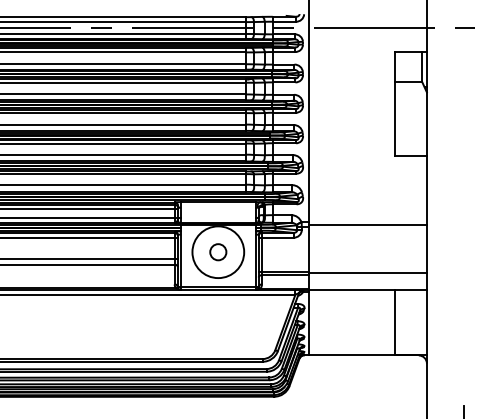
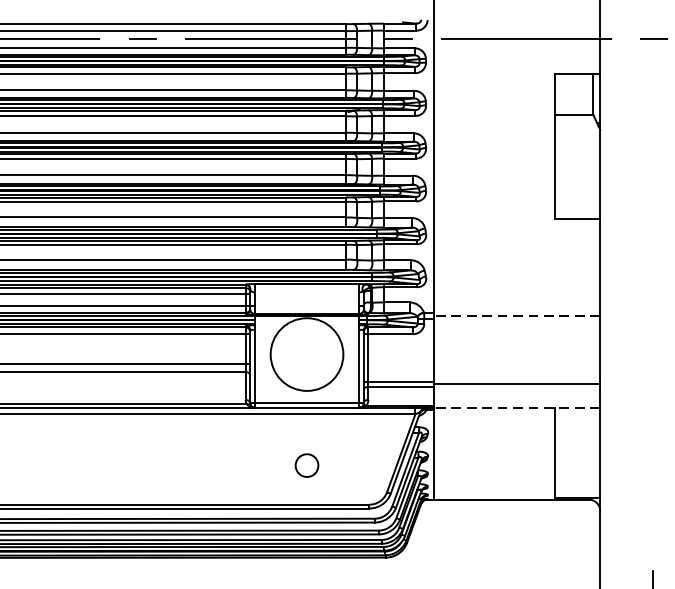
line: (367, 224) -> (516, 315), solid -> dashed
circle: (218, 252) -> (307, 465), moved
line: (367, 290) -> (516, 408), solid -> dashed

